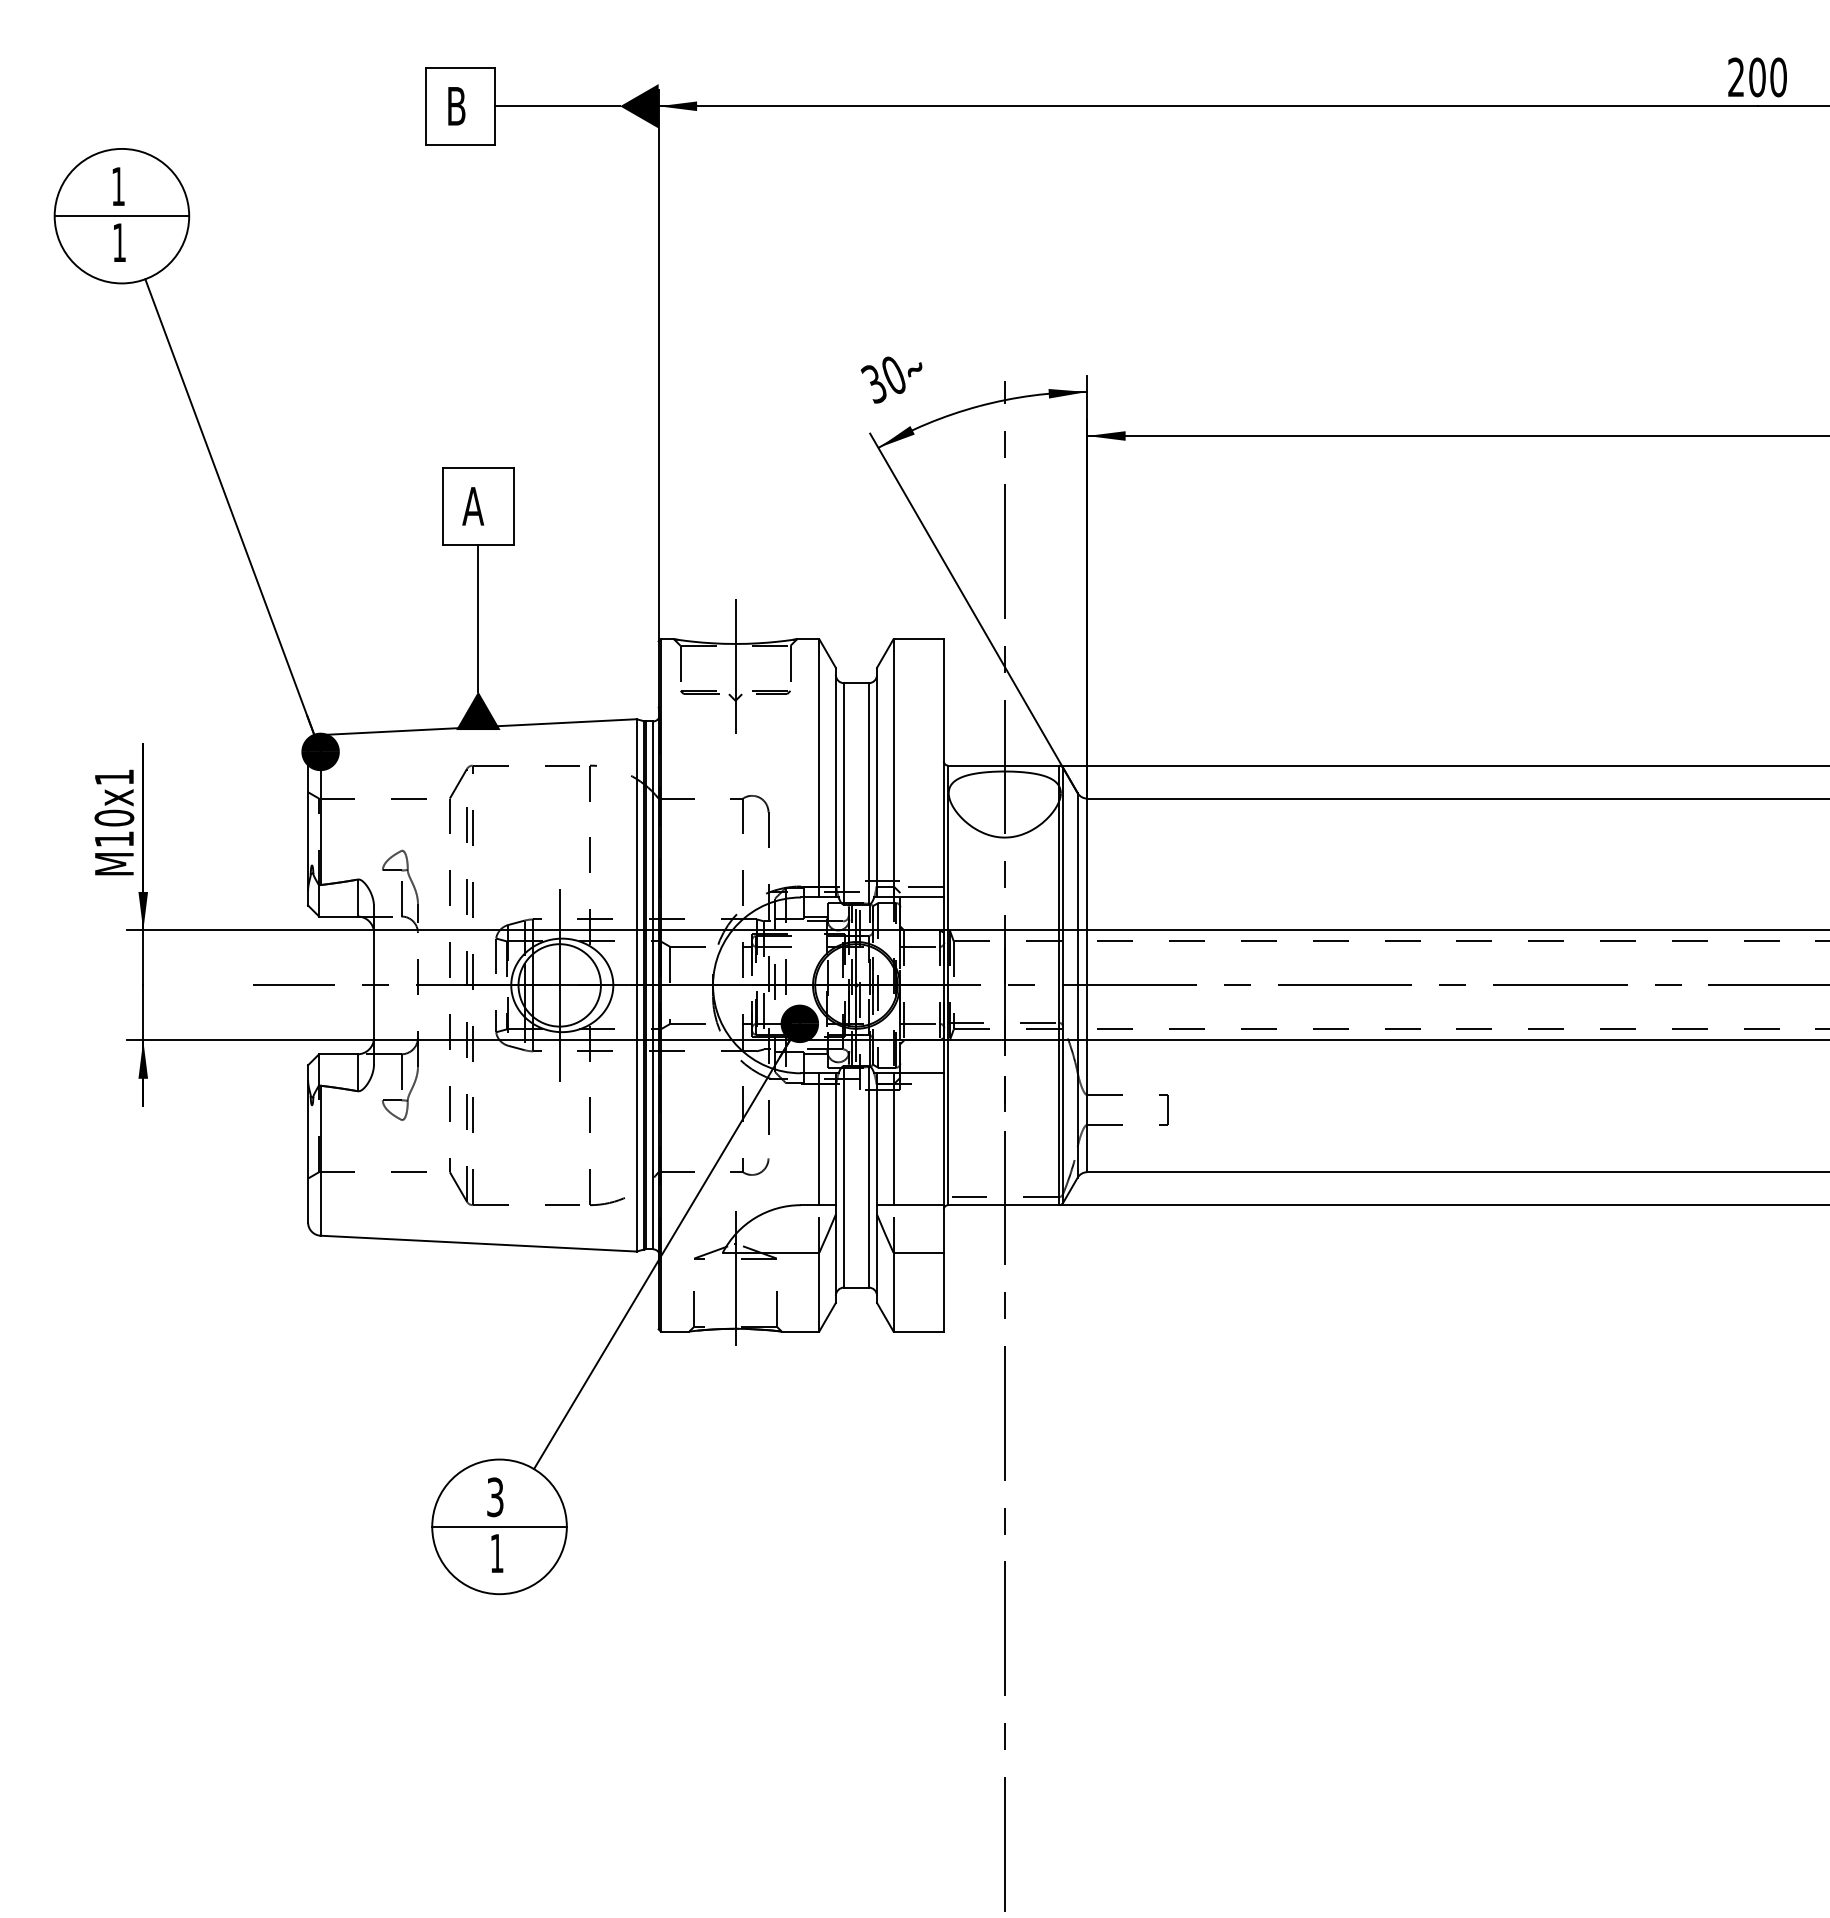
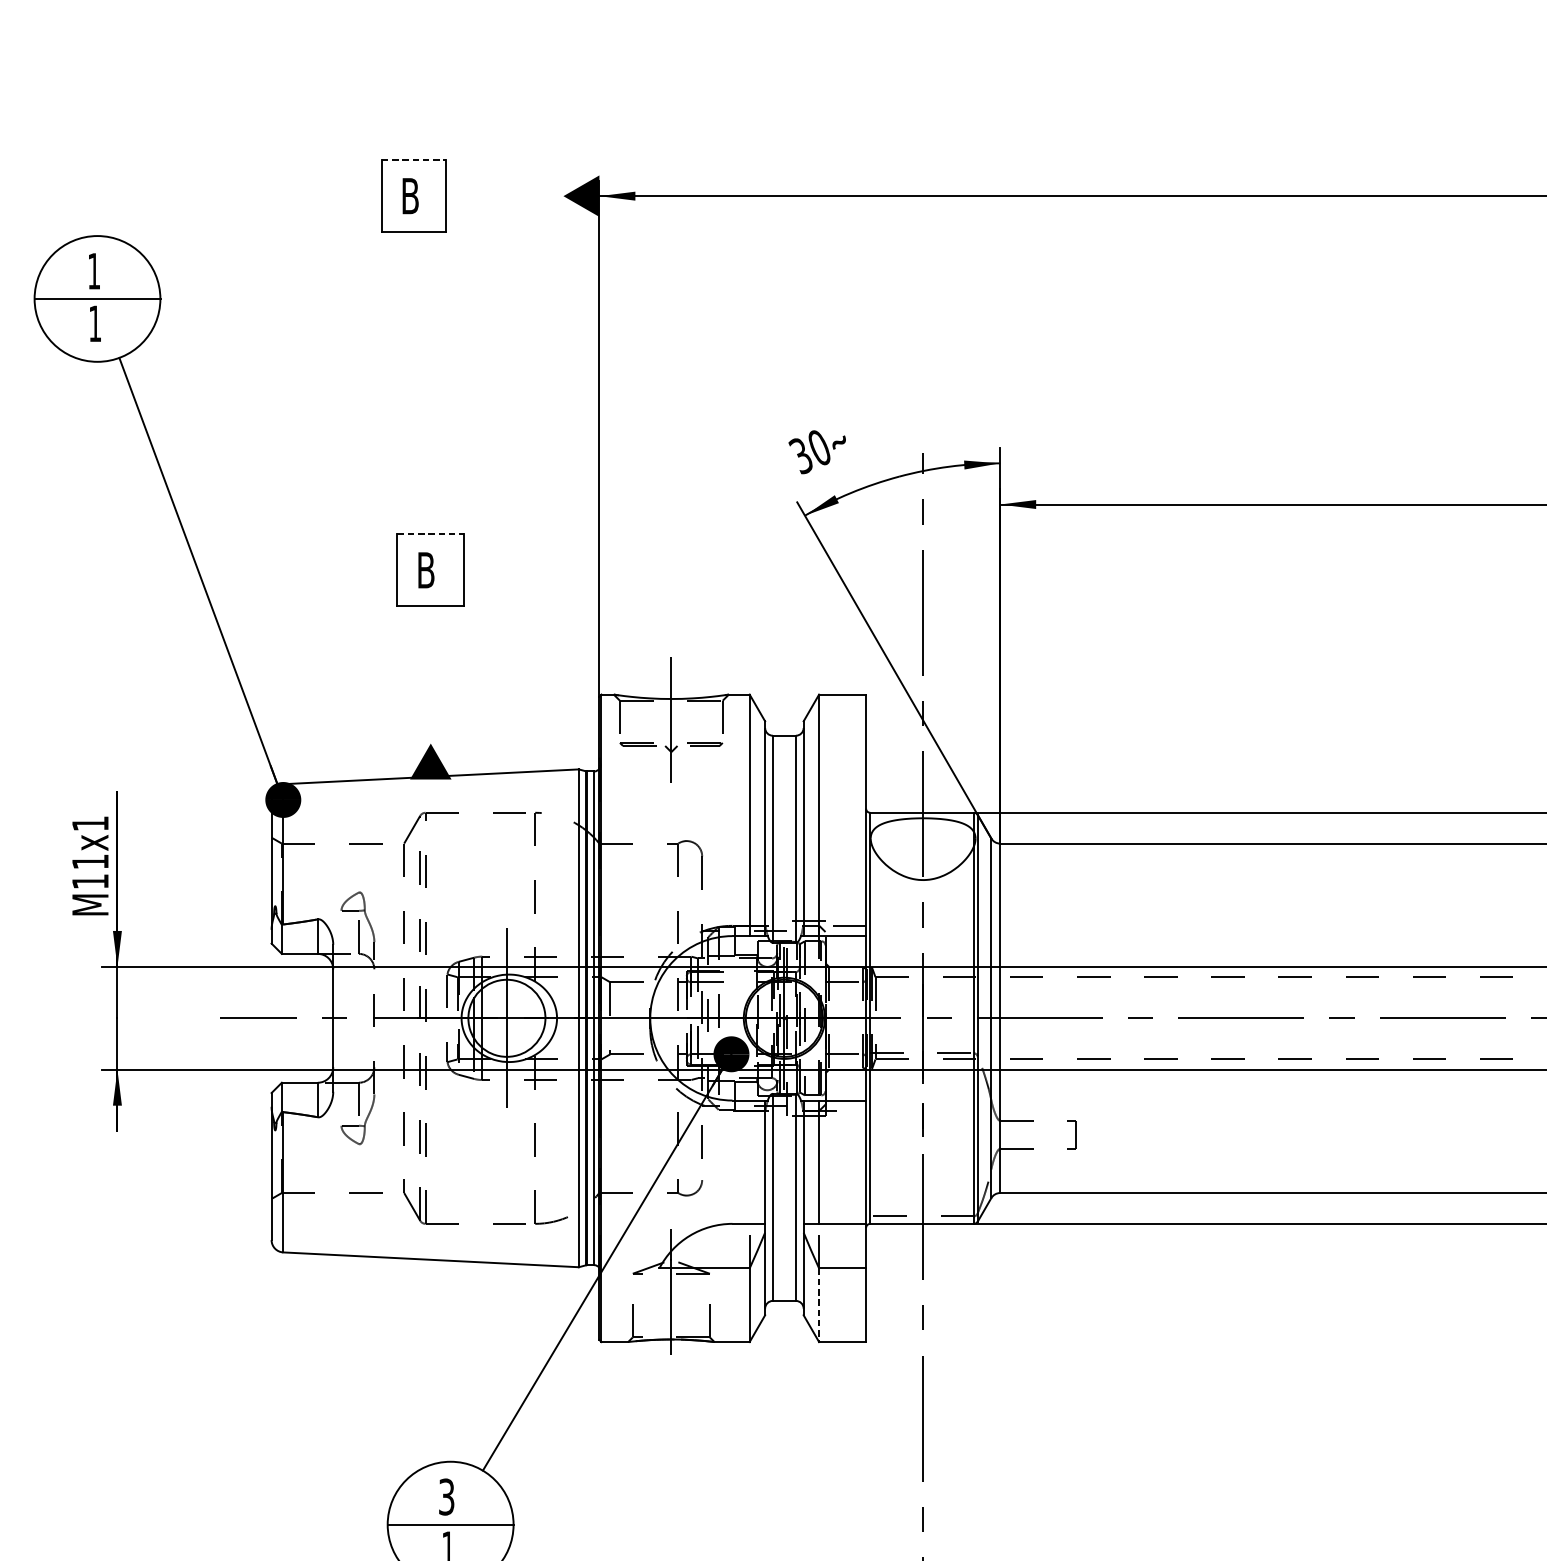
line: (460, 67) -> (414, 159), solid -> dashed
line: (557, 106) -> (504, 196), removed
line: (478, 467) -> (430, 533), solid -> dashed
text: (473, 506) -> (426, 570), A -> B
line: (478, 617) -> (430, 674), removed
text: (114, 817) -> (90, 861), M10x1 -> M11x1
line: (819, 1139) -> (749, 1162), removed
line: (893, 1292) -> (819, 1305), solid -> dashed

